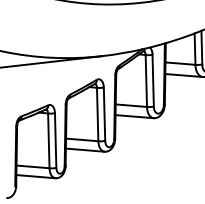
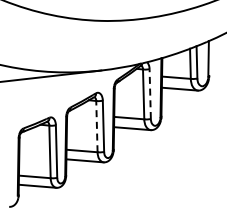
line: (153, 81) -> (150, 94), solid -> dashed
line: (97, 114) -> (96, 126), solid -> dashed

